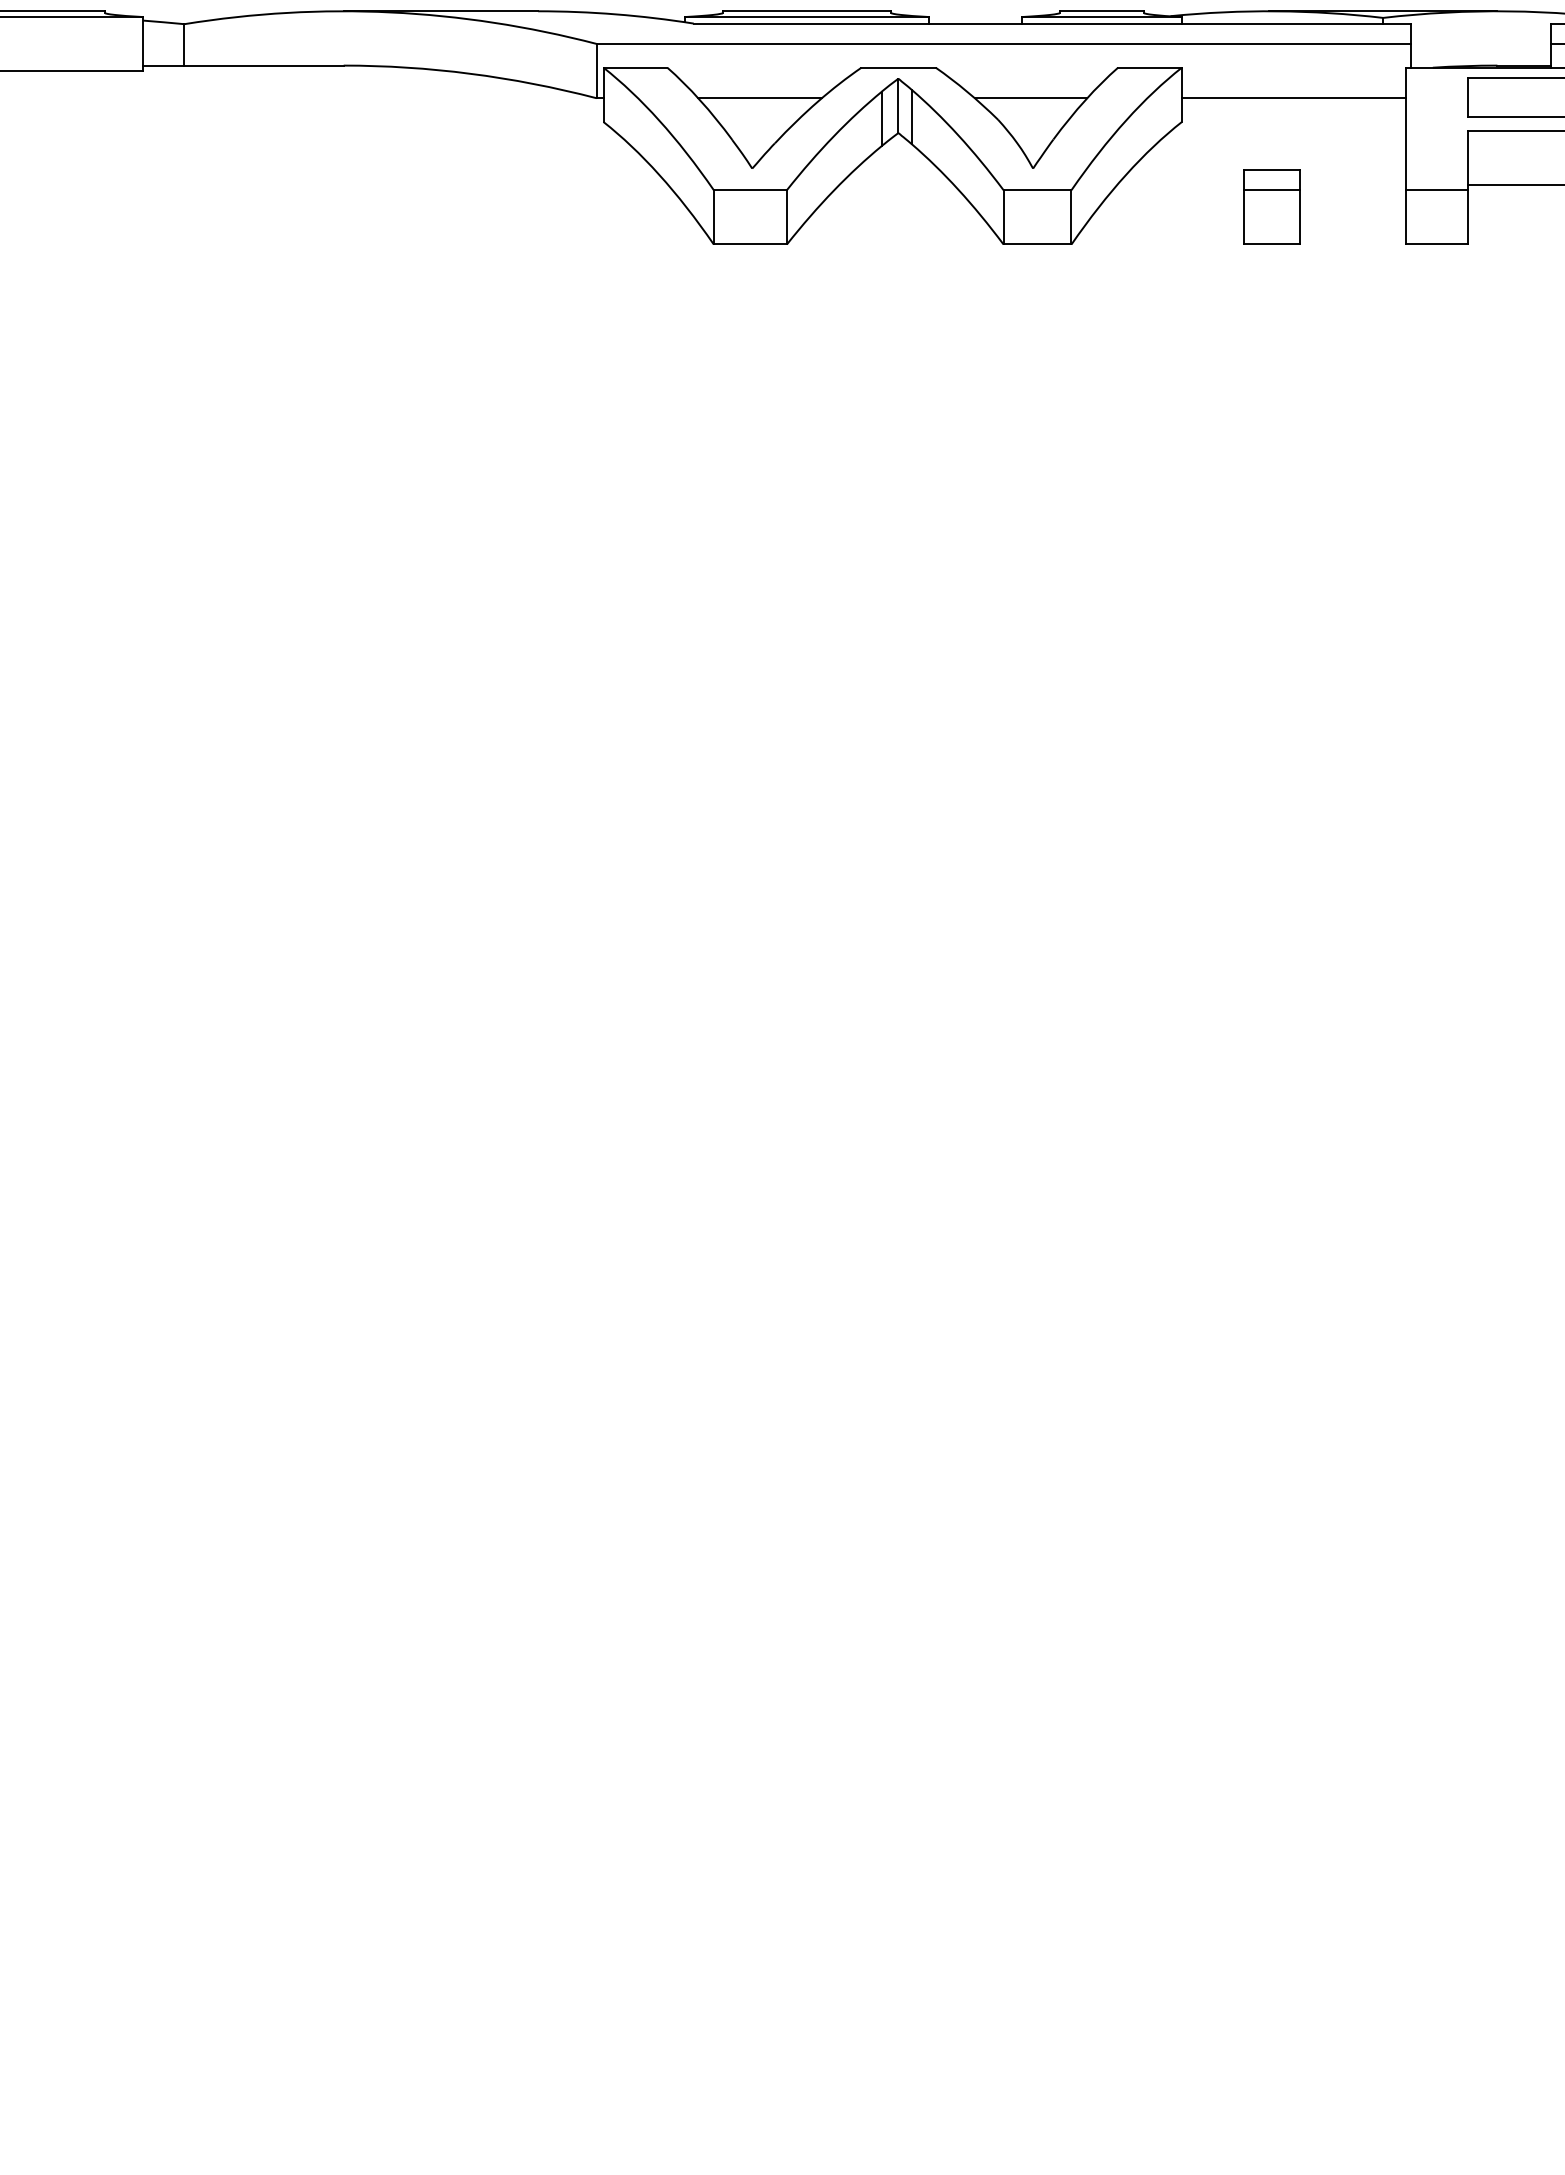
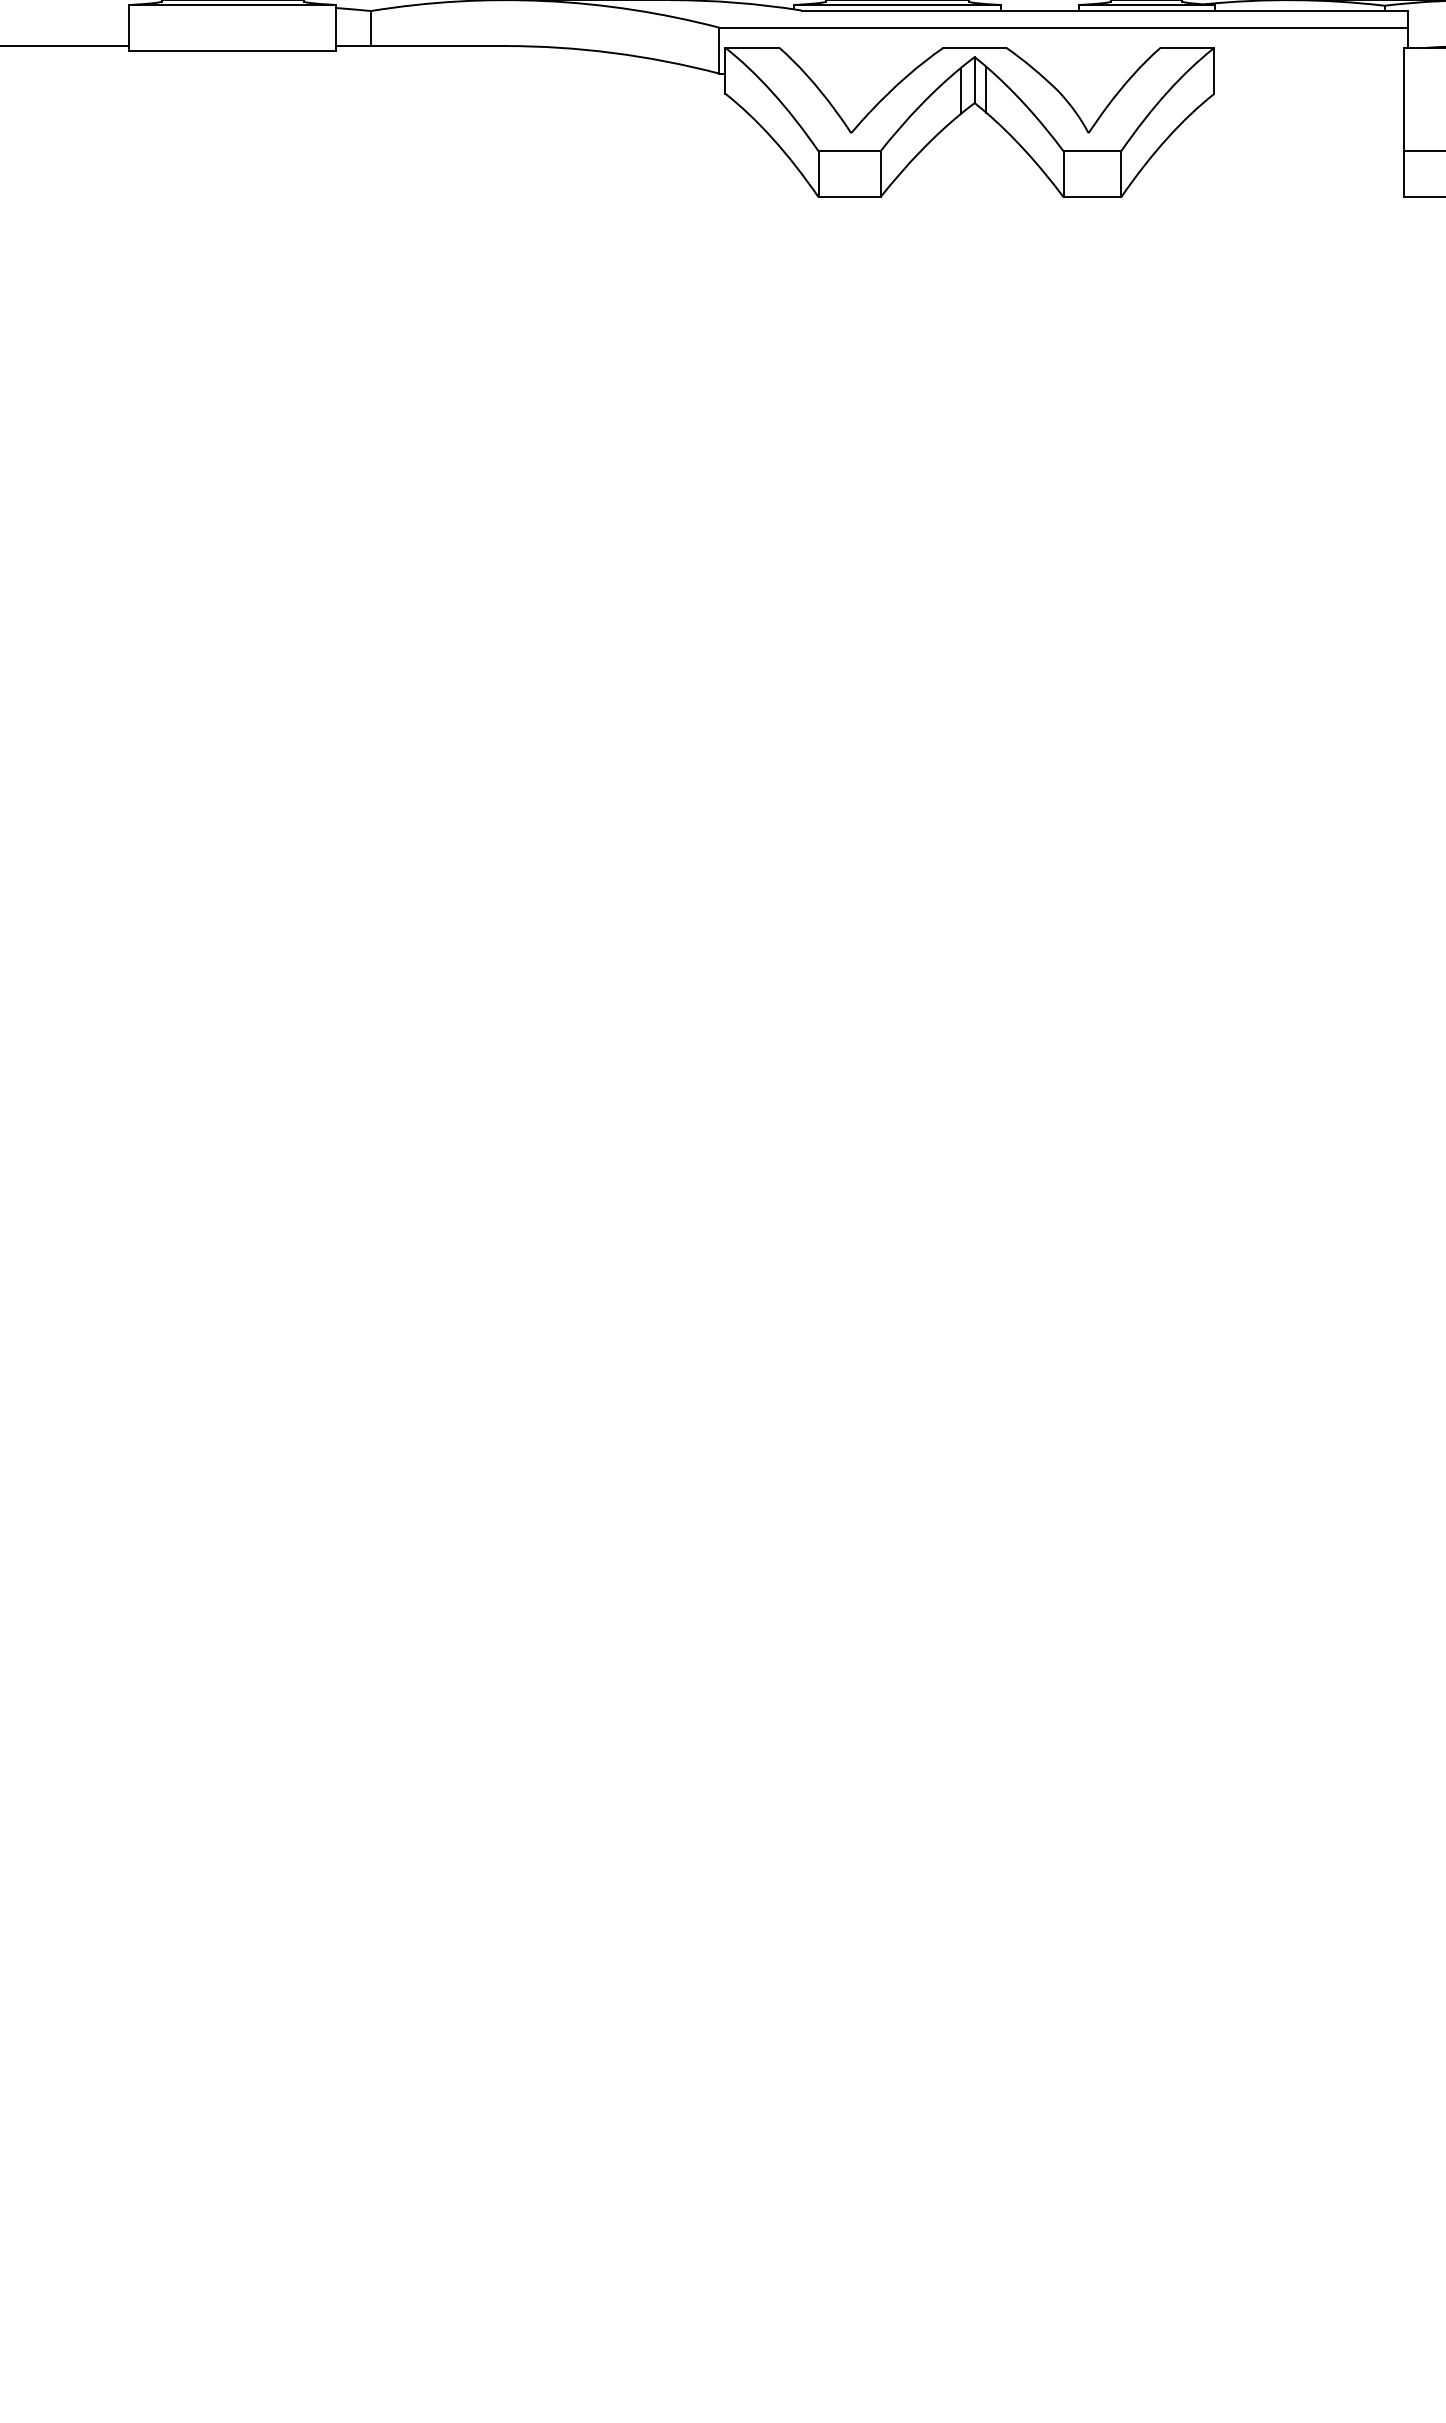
line: (759, 98) -> (857, 73), removed
line: (1030, 98) -> (1086, 73), removed
line: (1294, 98) -> (1309, 73), removed
part: (1271, 206) -> (1290, 165), removed

